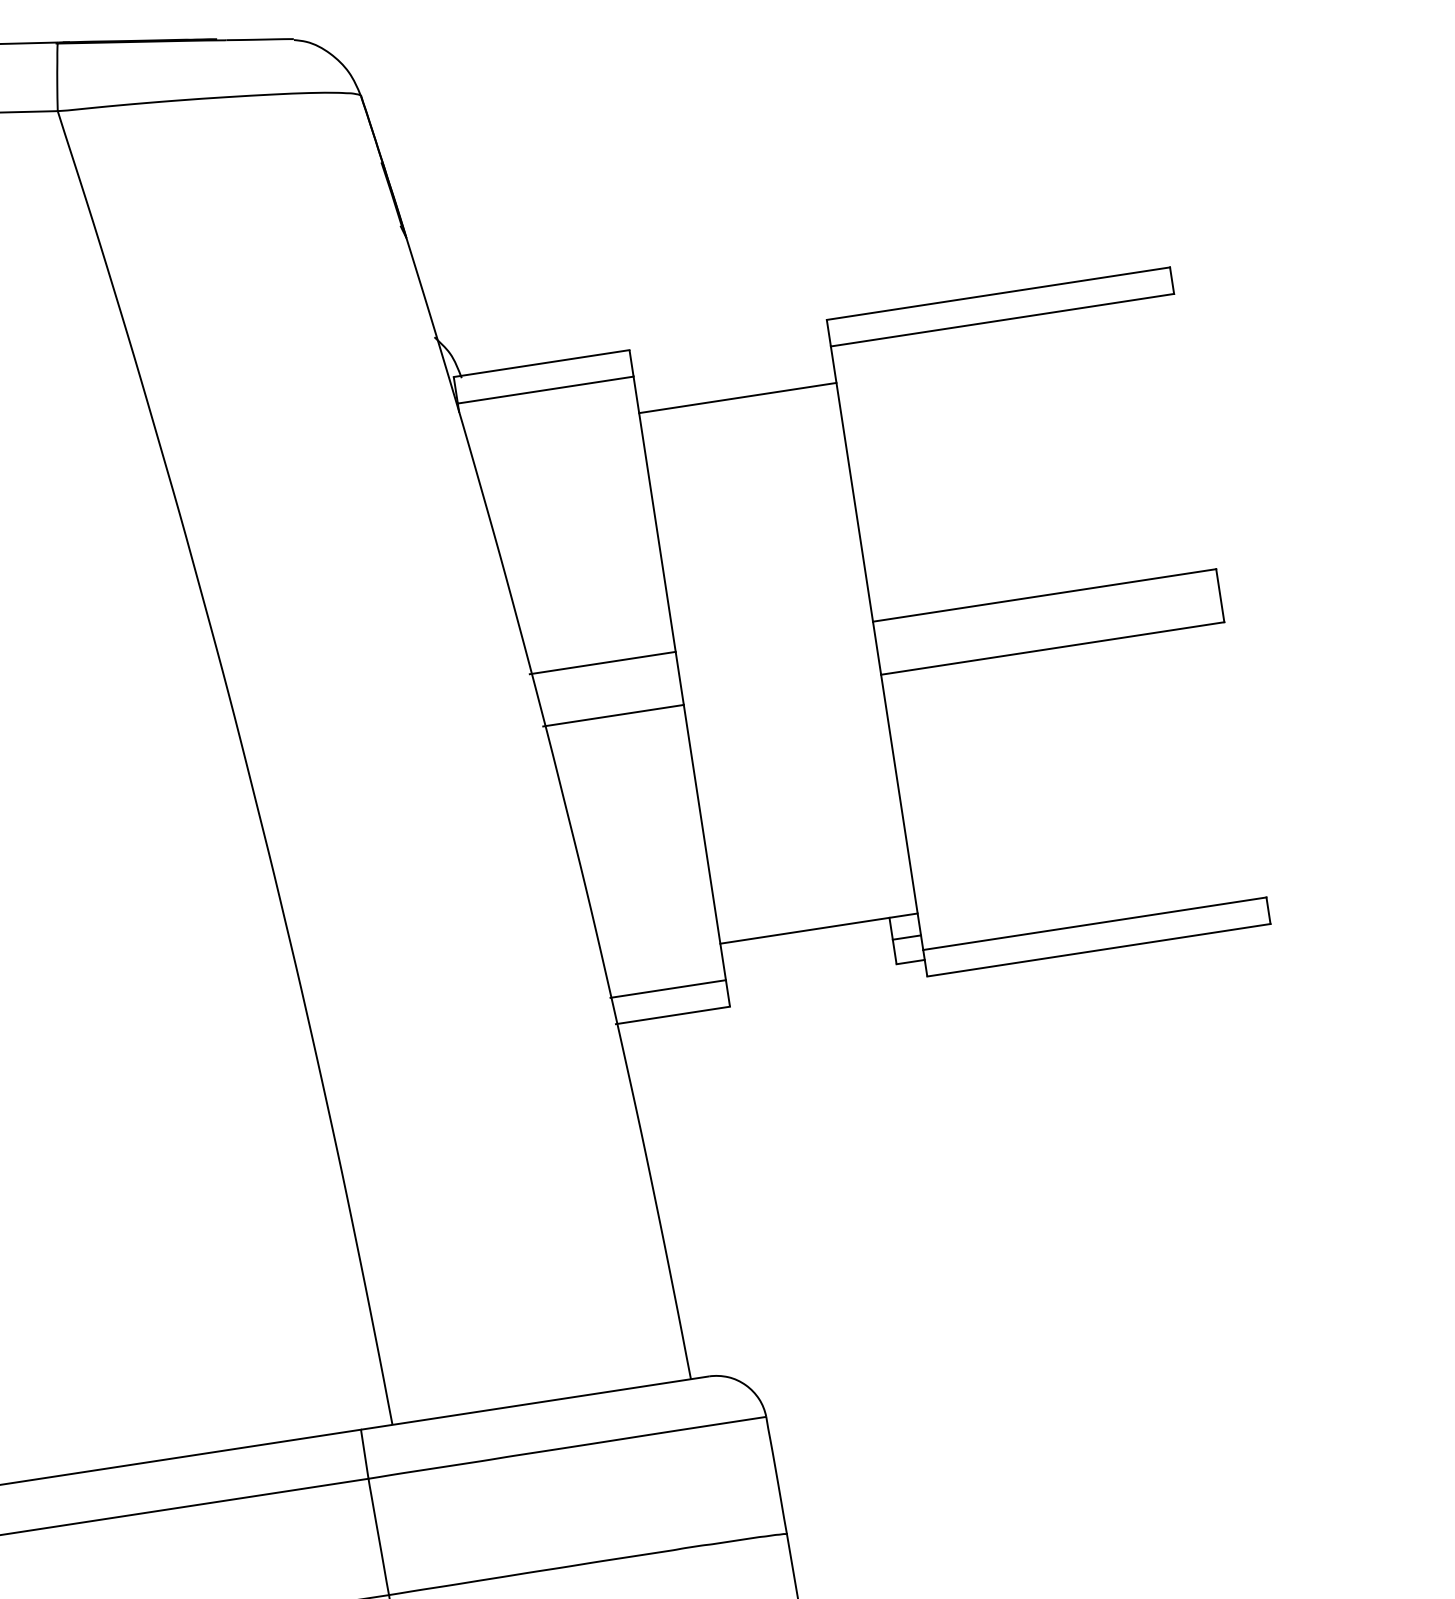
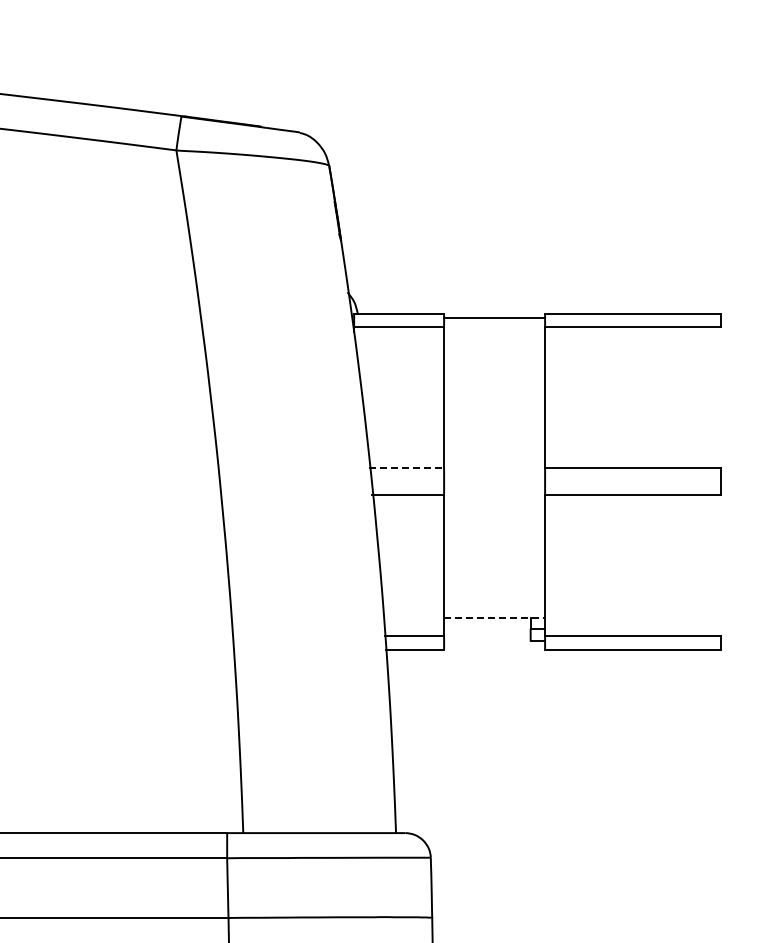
line: (737, 397) -> (494, 317), moved
line: (604, 663) -> (407, 468), solid -> dashed
line: (820, 928) -> (495, 617), solid -> dashed

